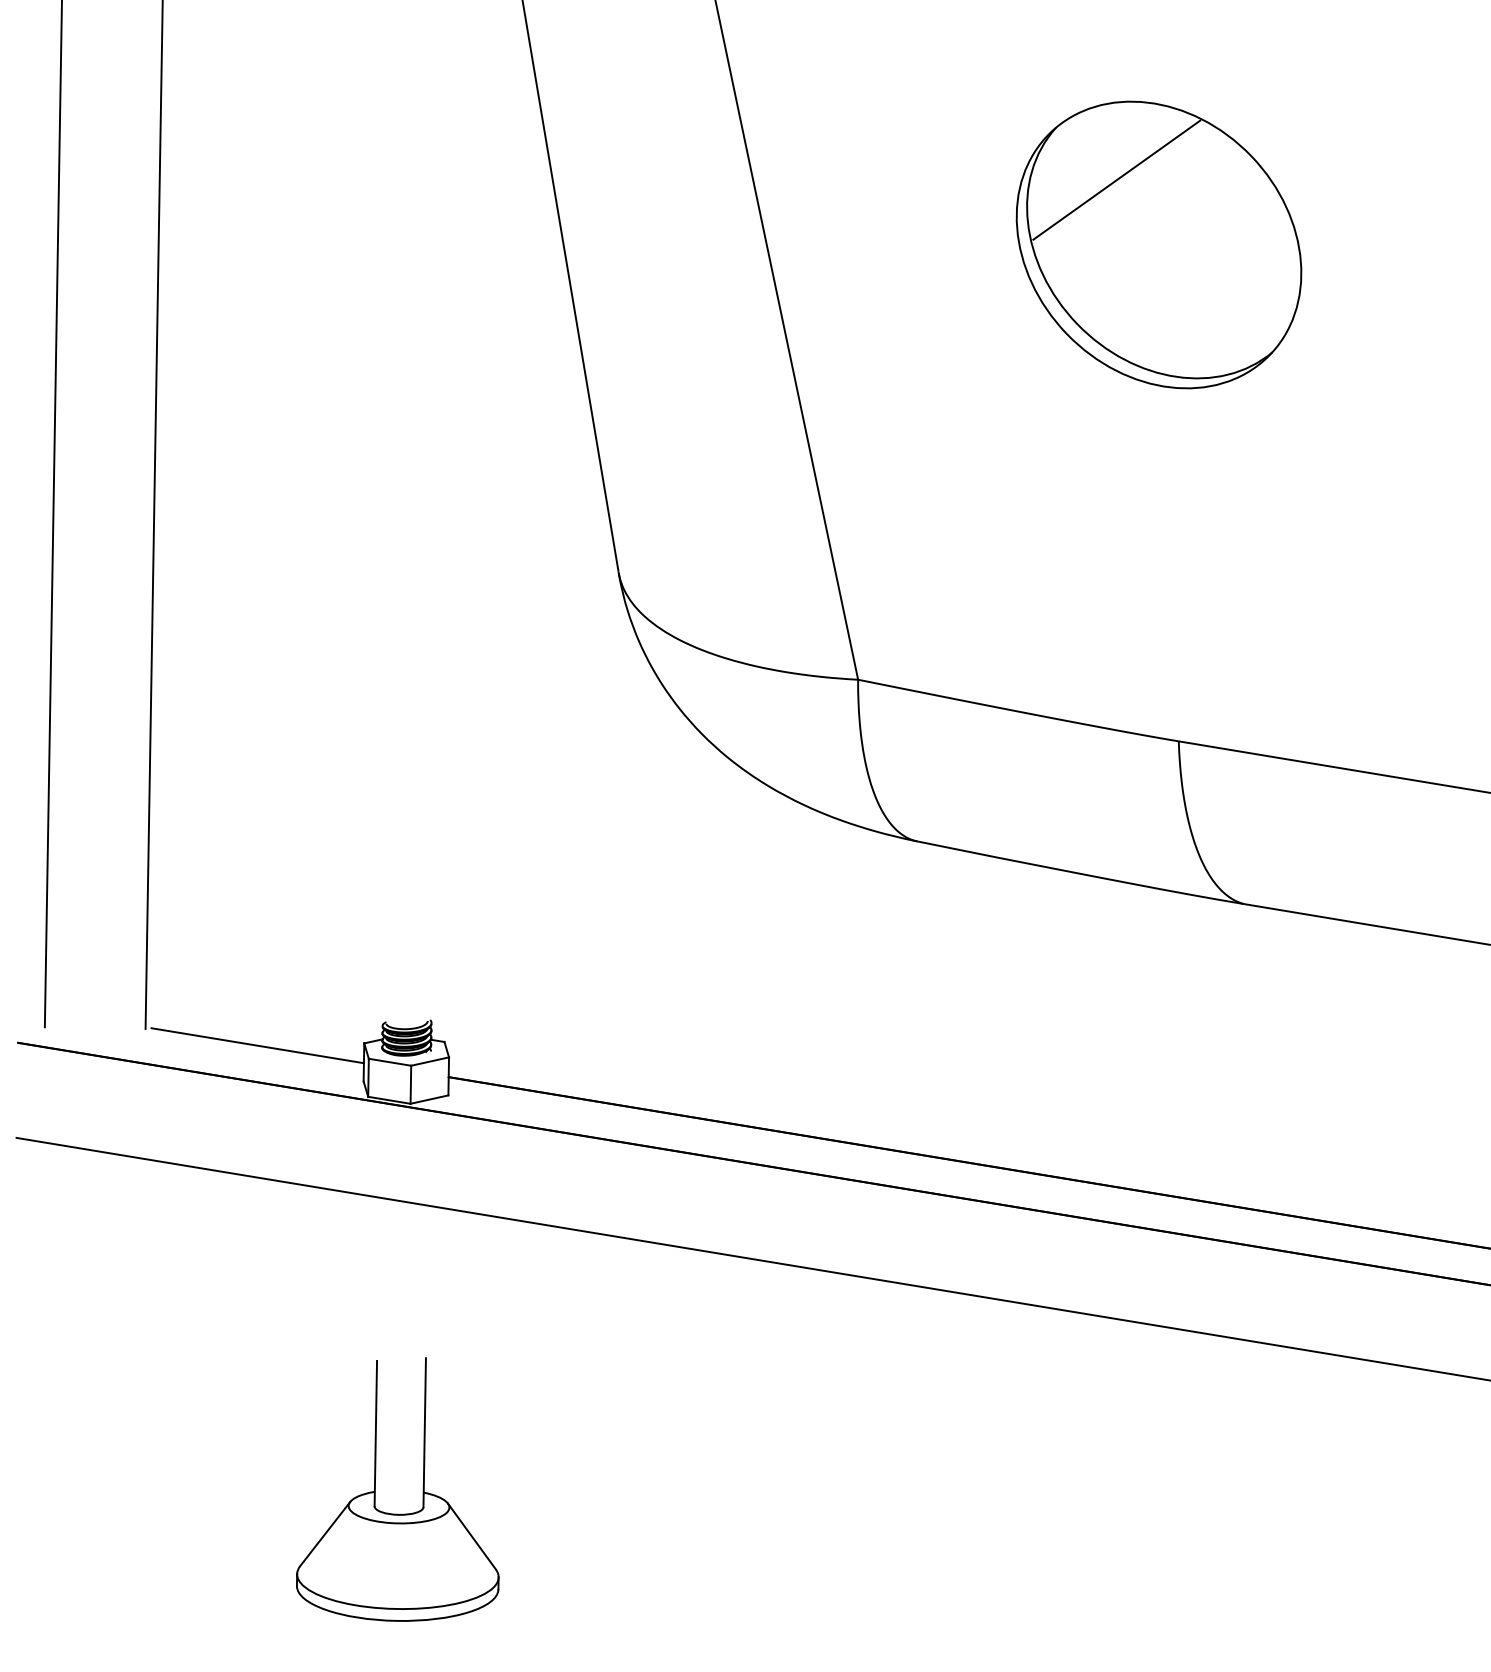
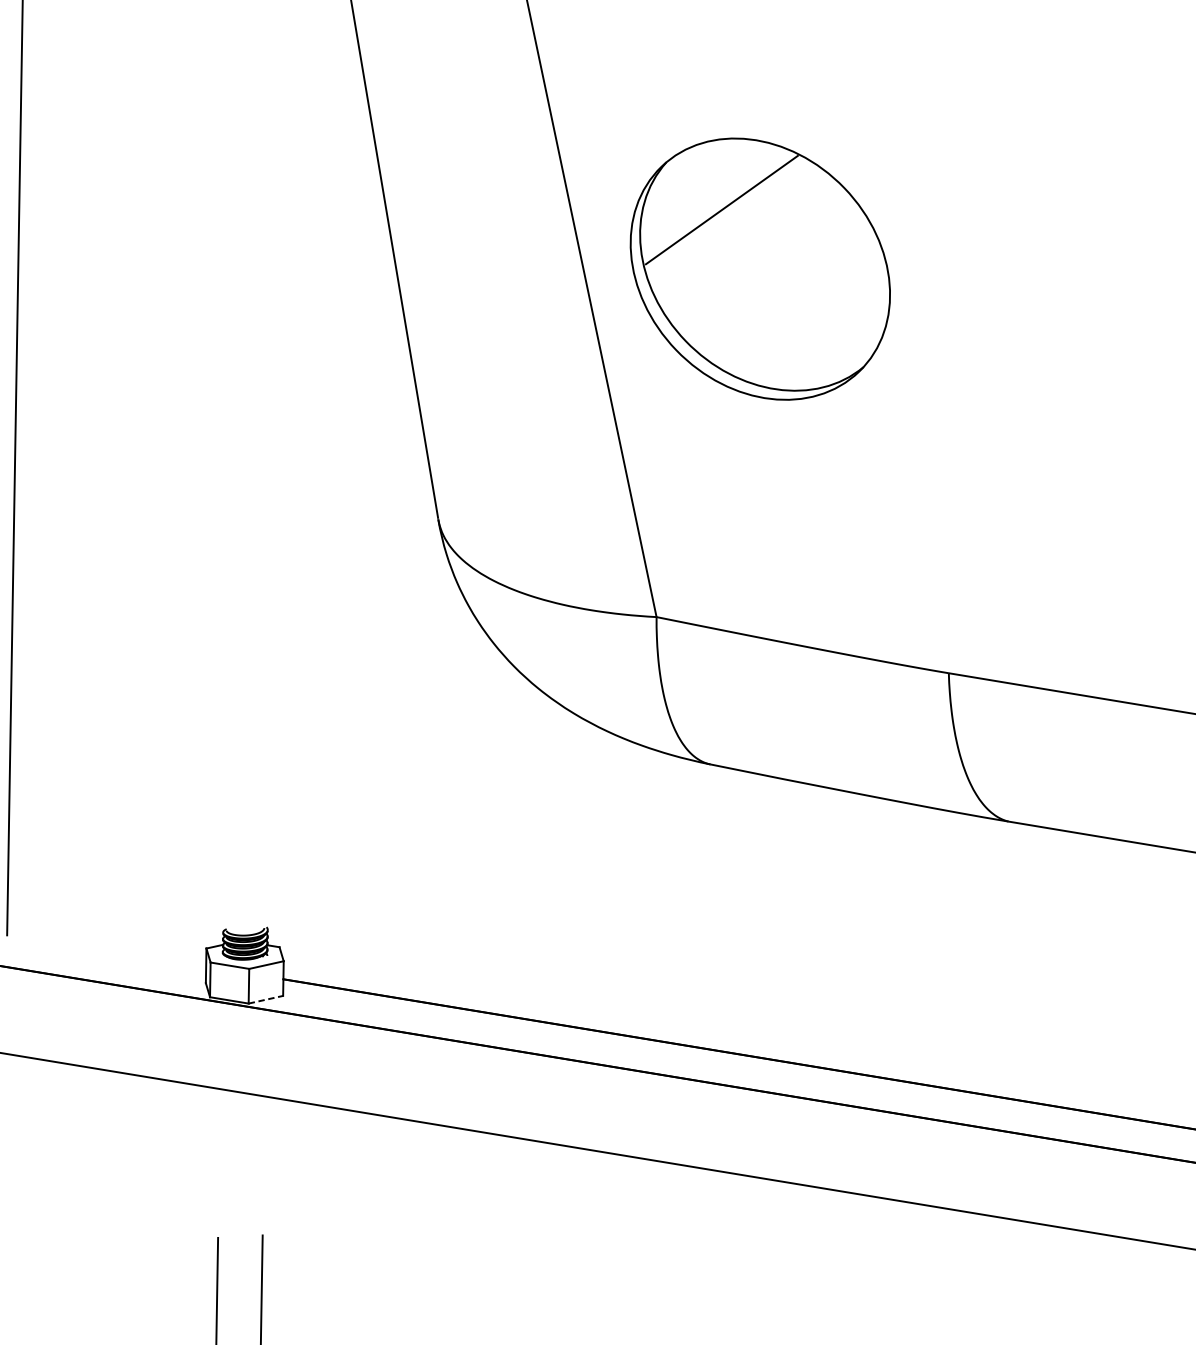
part: (1158, 244) -> (759, 268), moved
line: (257, 1045) -> (109, 950), removed
line: (429, 1099) -> (265, 999), solid -> dashed

